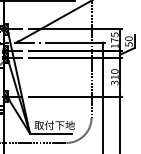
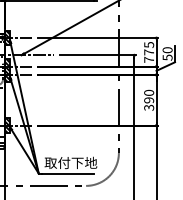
text: (114, 45) -> (148, 59), 175 -> 775
text: (115, 77) -> (149, 100), 310 -> 390

